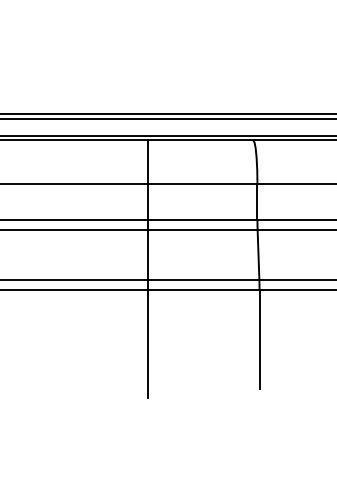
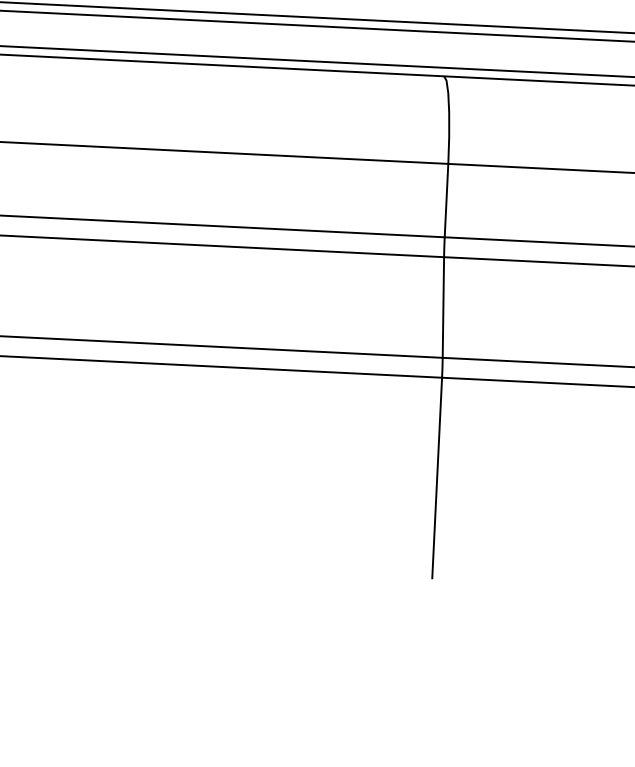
line: (148, 269) -> (220, 326), removed

